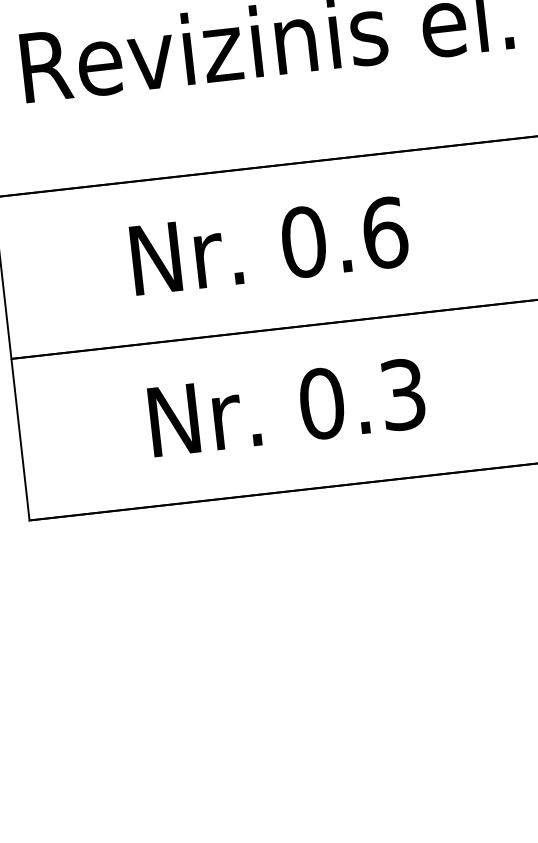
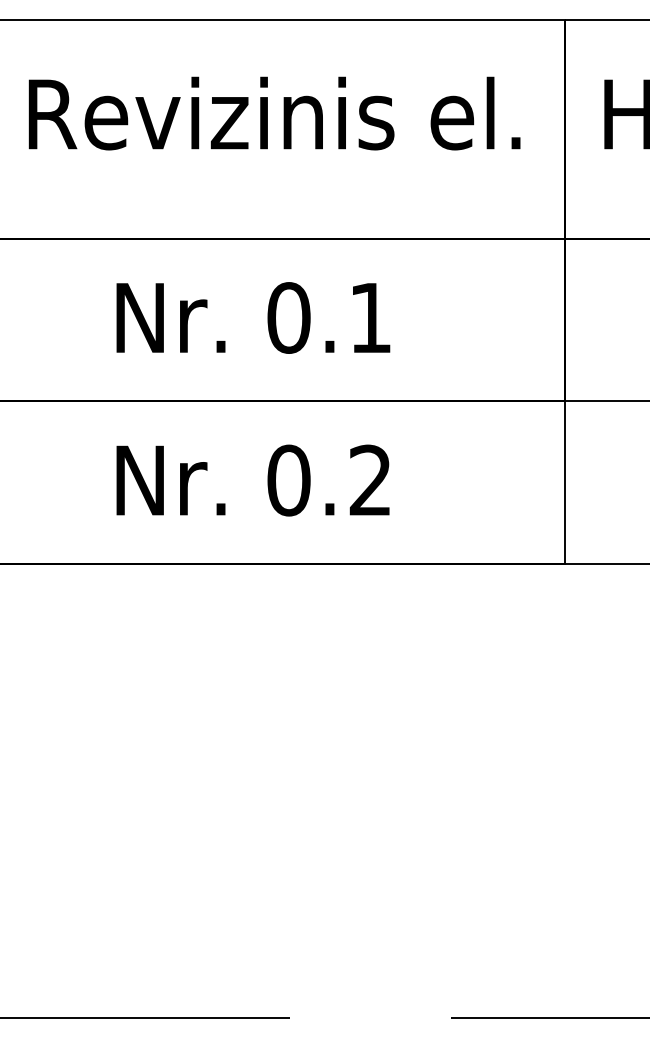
text: (384, 232) -> (370, 317), 0.6 -> 0.1
text: (402, 394) -> (370, 480), 0.3 -> 0.2

